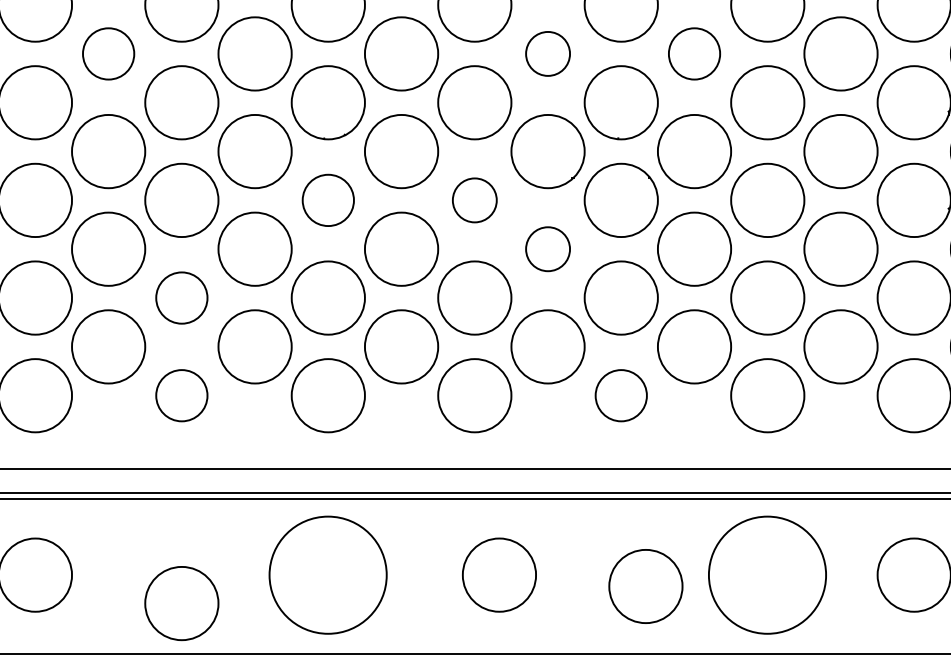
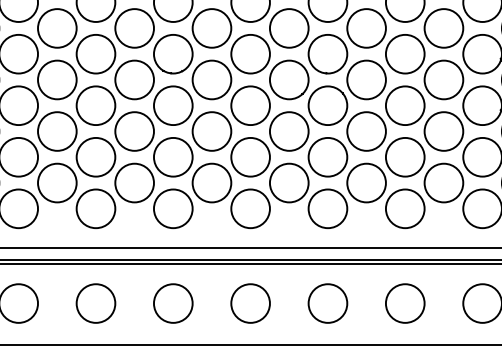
circle: (108, 54) -> (57, 28), size x1.43
circle: (546, 54) -> (288, 28), size x1.67
circle: (694, 54) -> (366, 28), size x1.43
circle: (328, 199) -> (173, 105), size x1.43
circle: (474, 199) -> (250, 105), size x1.67
circle: (546, 249) -> (288, 131), size x1.67
circle: (180, 296) -> (95, 156), size x1.43
circle: (180, 395) -> (95, 208), size x1.43
circle: (620, 395) -> (327, 208), size x1.43
circle: (328, 575) -> (173, 303), size x0.62
circle: (499, 575) -> (250, 303), moved
circle: (768, 575) -> (405, 303), size x0.62
circle: (645, 586) -> (327, 303), moved
circle: (180, 603) -> (95, 303), moved

